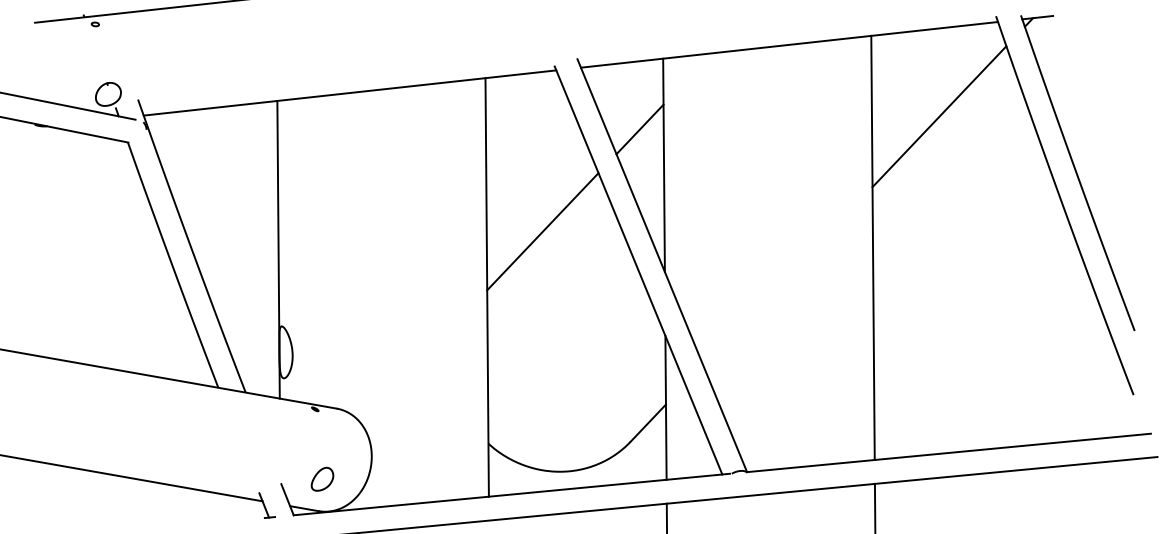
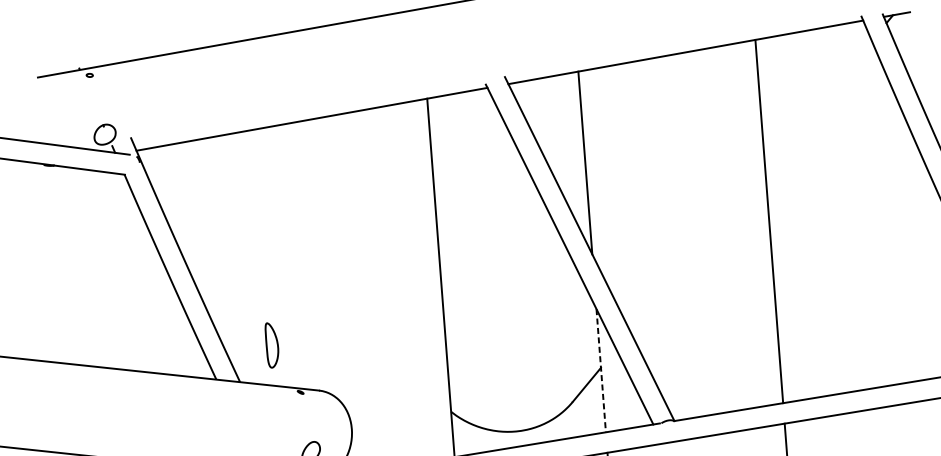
line: (939, 116) -> (818, 105), removed
line: (639, 129) -> (562, 133), removed
line: (542, 231) -> (485, 226), removed
line: (278, 249) -> (259, 257), removed
line: (666, 407) -> (601, 370), solid -> dashed

